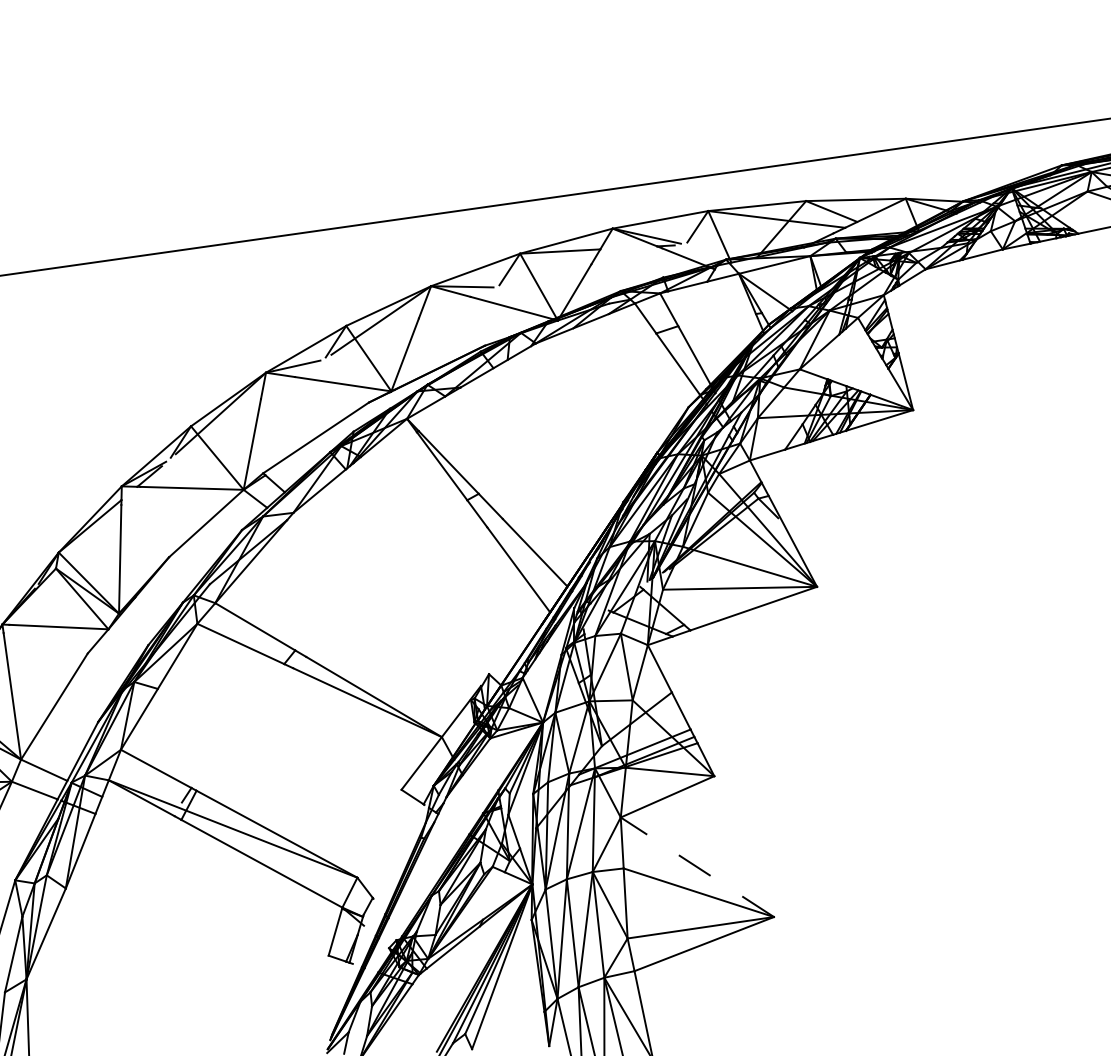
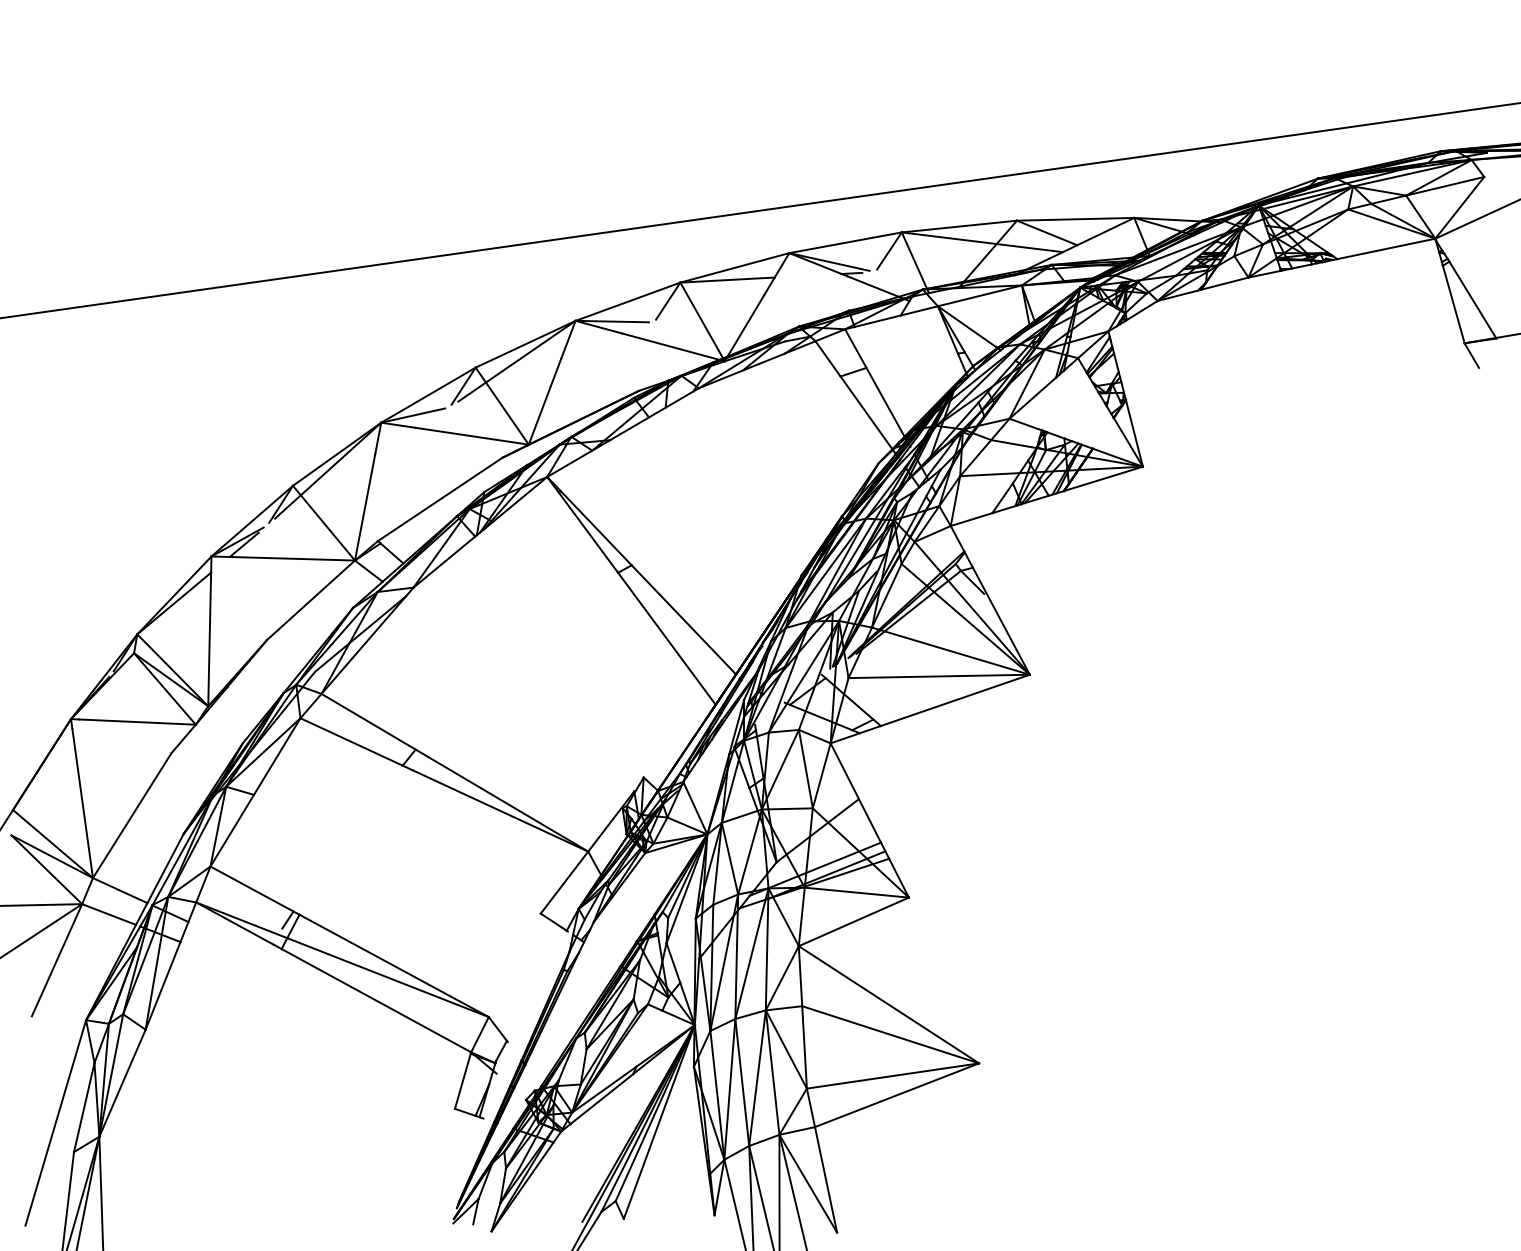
line: (696, 867) -> (888, 1004), dashed -> solid

